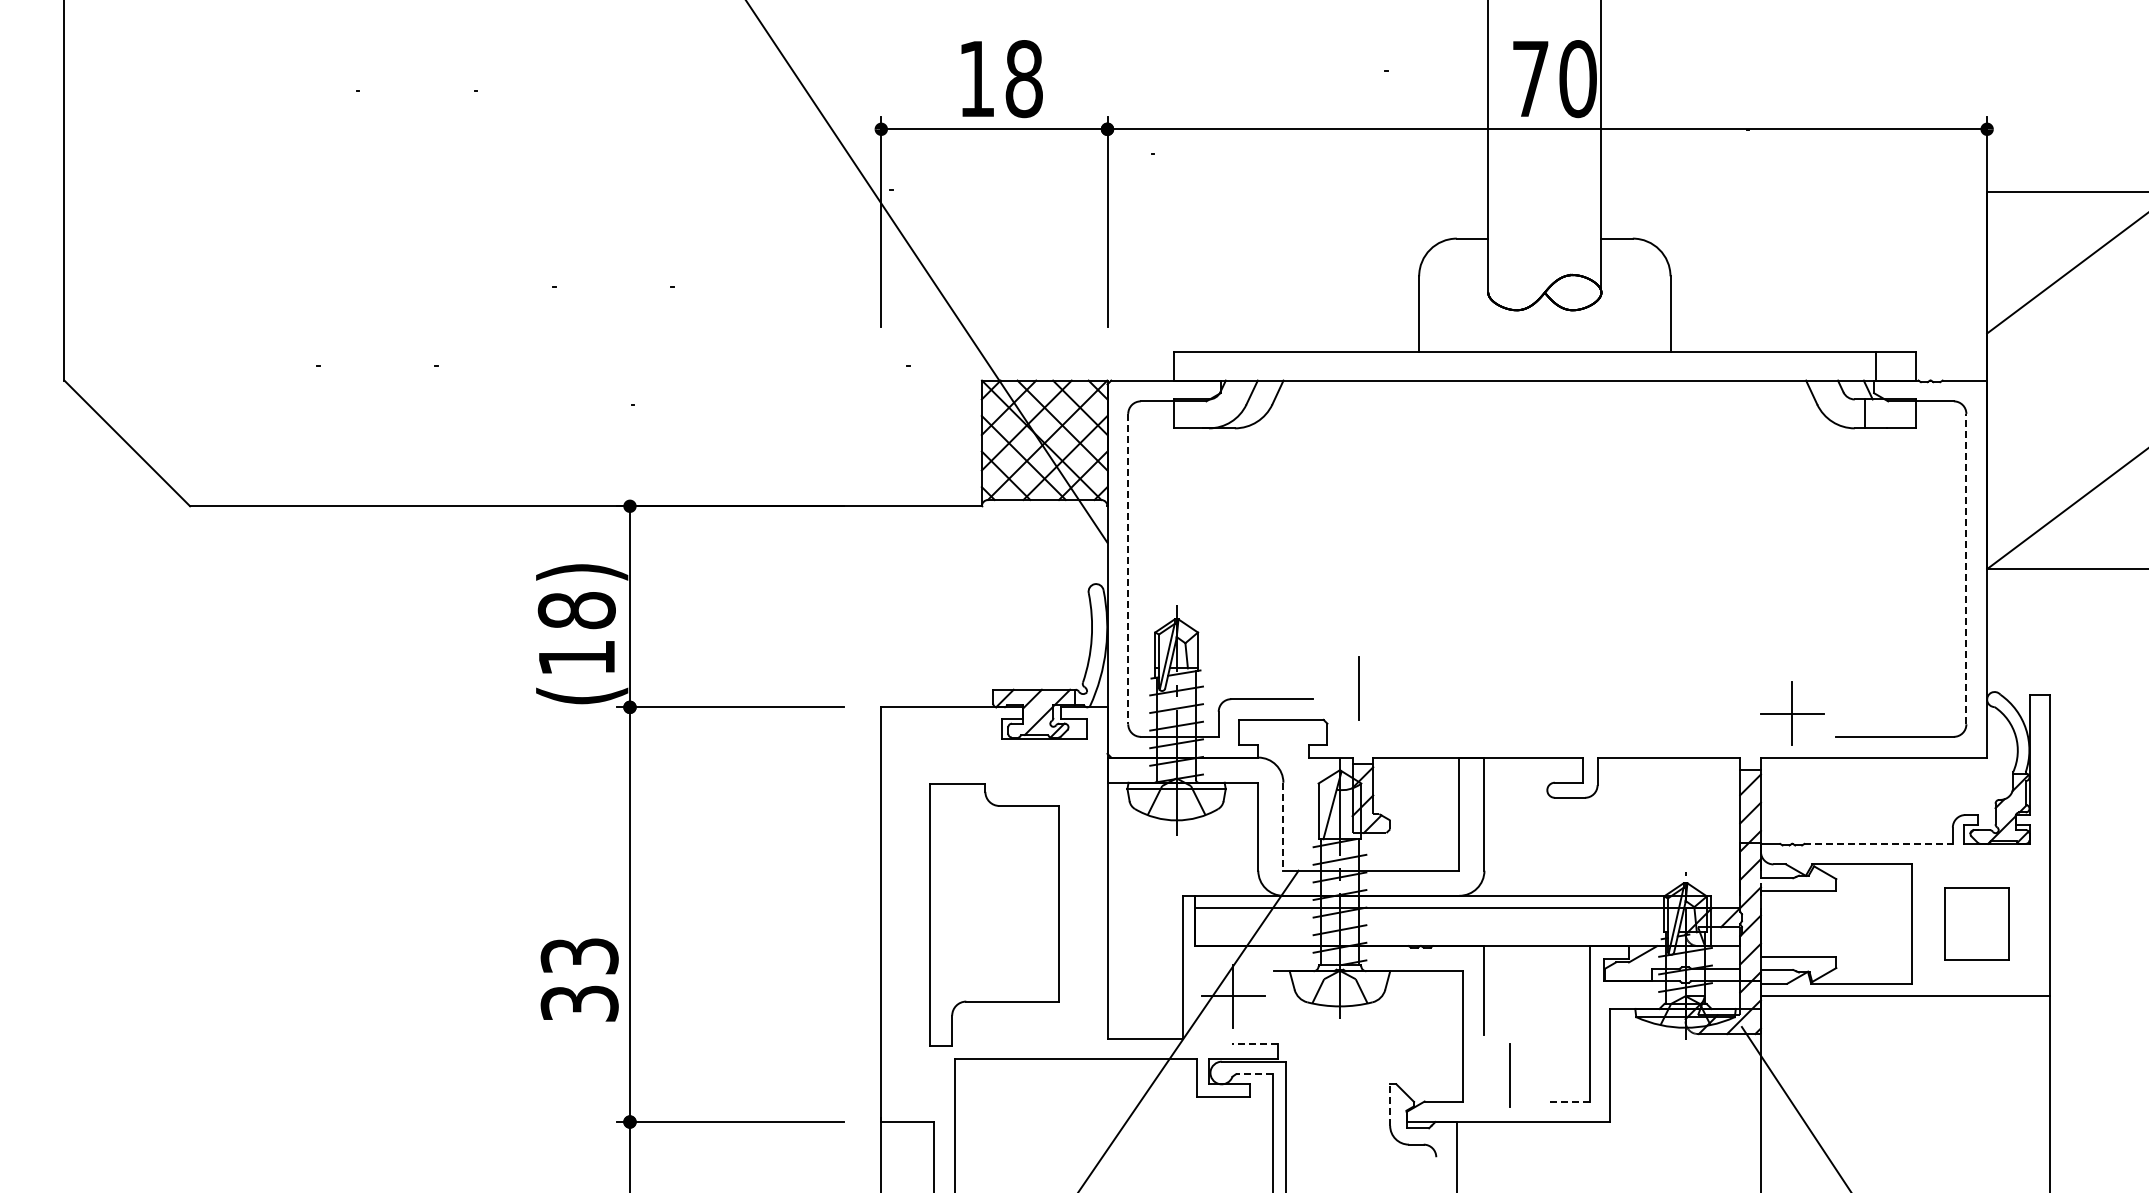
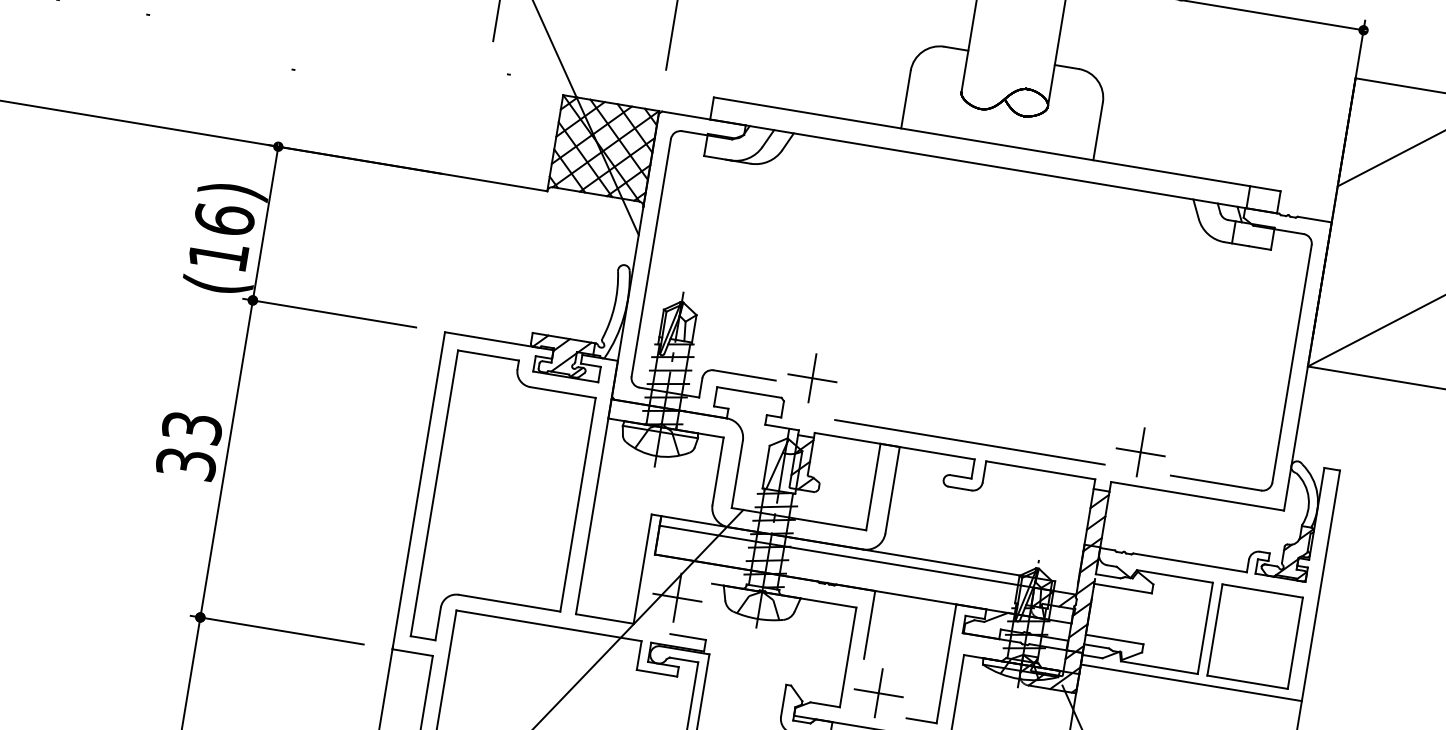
line: (1966, 568) -> (1292, 363), dashed -> solid
line: (1128, 569) -> (651, 258), dashed -> solid
text: (576, 610) -> (224, 219), (18) -> (16)
line: (1358, 688) -> (812, 378), added
line: (1572, 736) -> (969, 442), added
line: (1283, 826) -> (737, 474), dashed -> solid
line: (1879, 843) -> (1190, 562), dashed -> solid
part: (994, 914) -> (505, 504), size x1.43
part: (1976, 923) -> (1254, 636), size x1.67
text: (579, 979) -> (189, 445), moved
line: (1254, 1044) -> (687, 637), dashed -> solid
line: (1254, 1074) -> (683, 660), dashed -> solid
line: (1509, 1075) -> (878, 693), added
line: (1570, 1101) -> (922, 720), dashed -> solid
line: (1390, 1105) -> (783, 701), dashed -> solid

